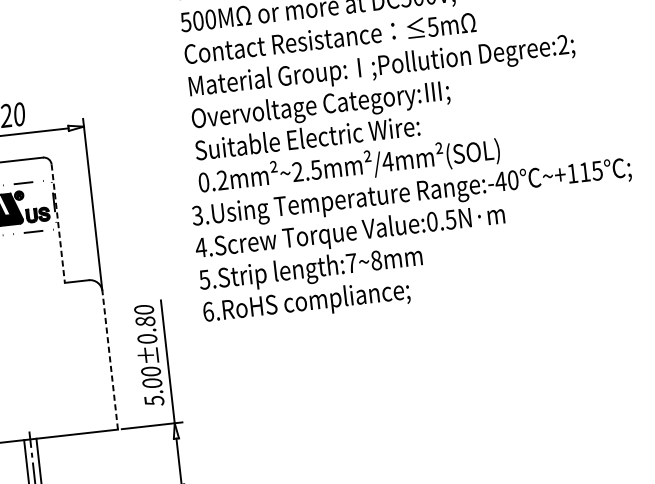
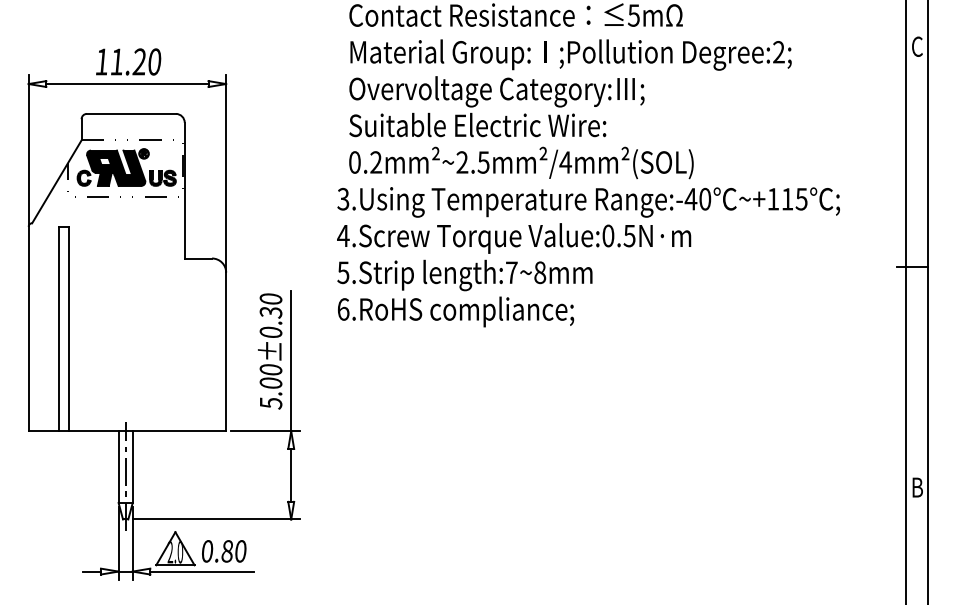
line: (58, 223) -> (184, 190), dashed -> solid
text: (145, 321) -> (270, 312), 5.00±0.80 -> 5.00±0.30
line: (110, 359) -> (226, 351), dashed -> solid

